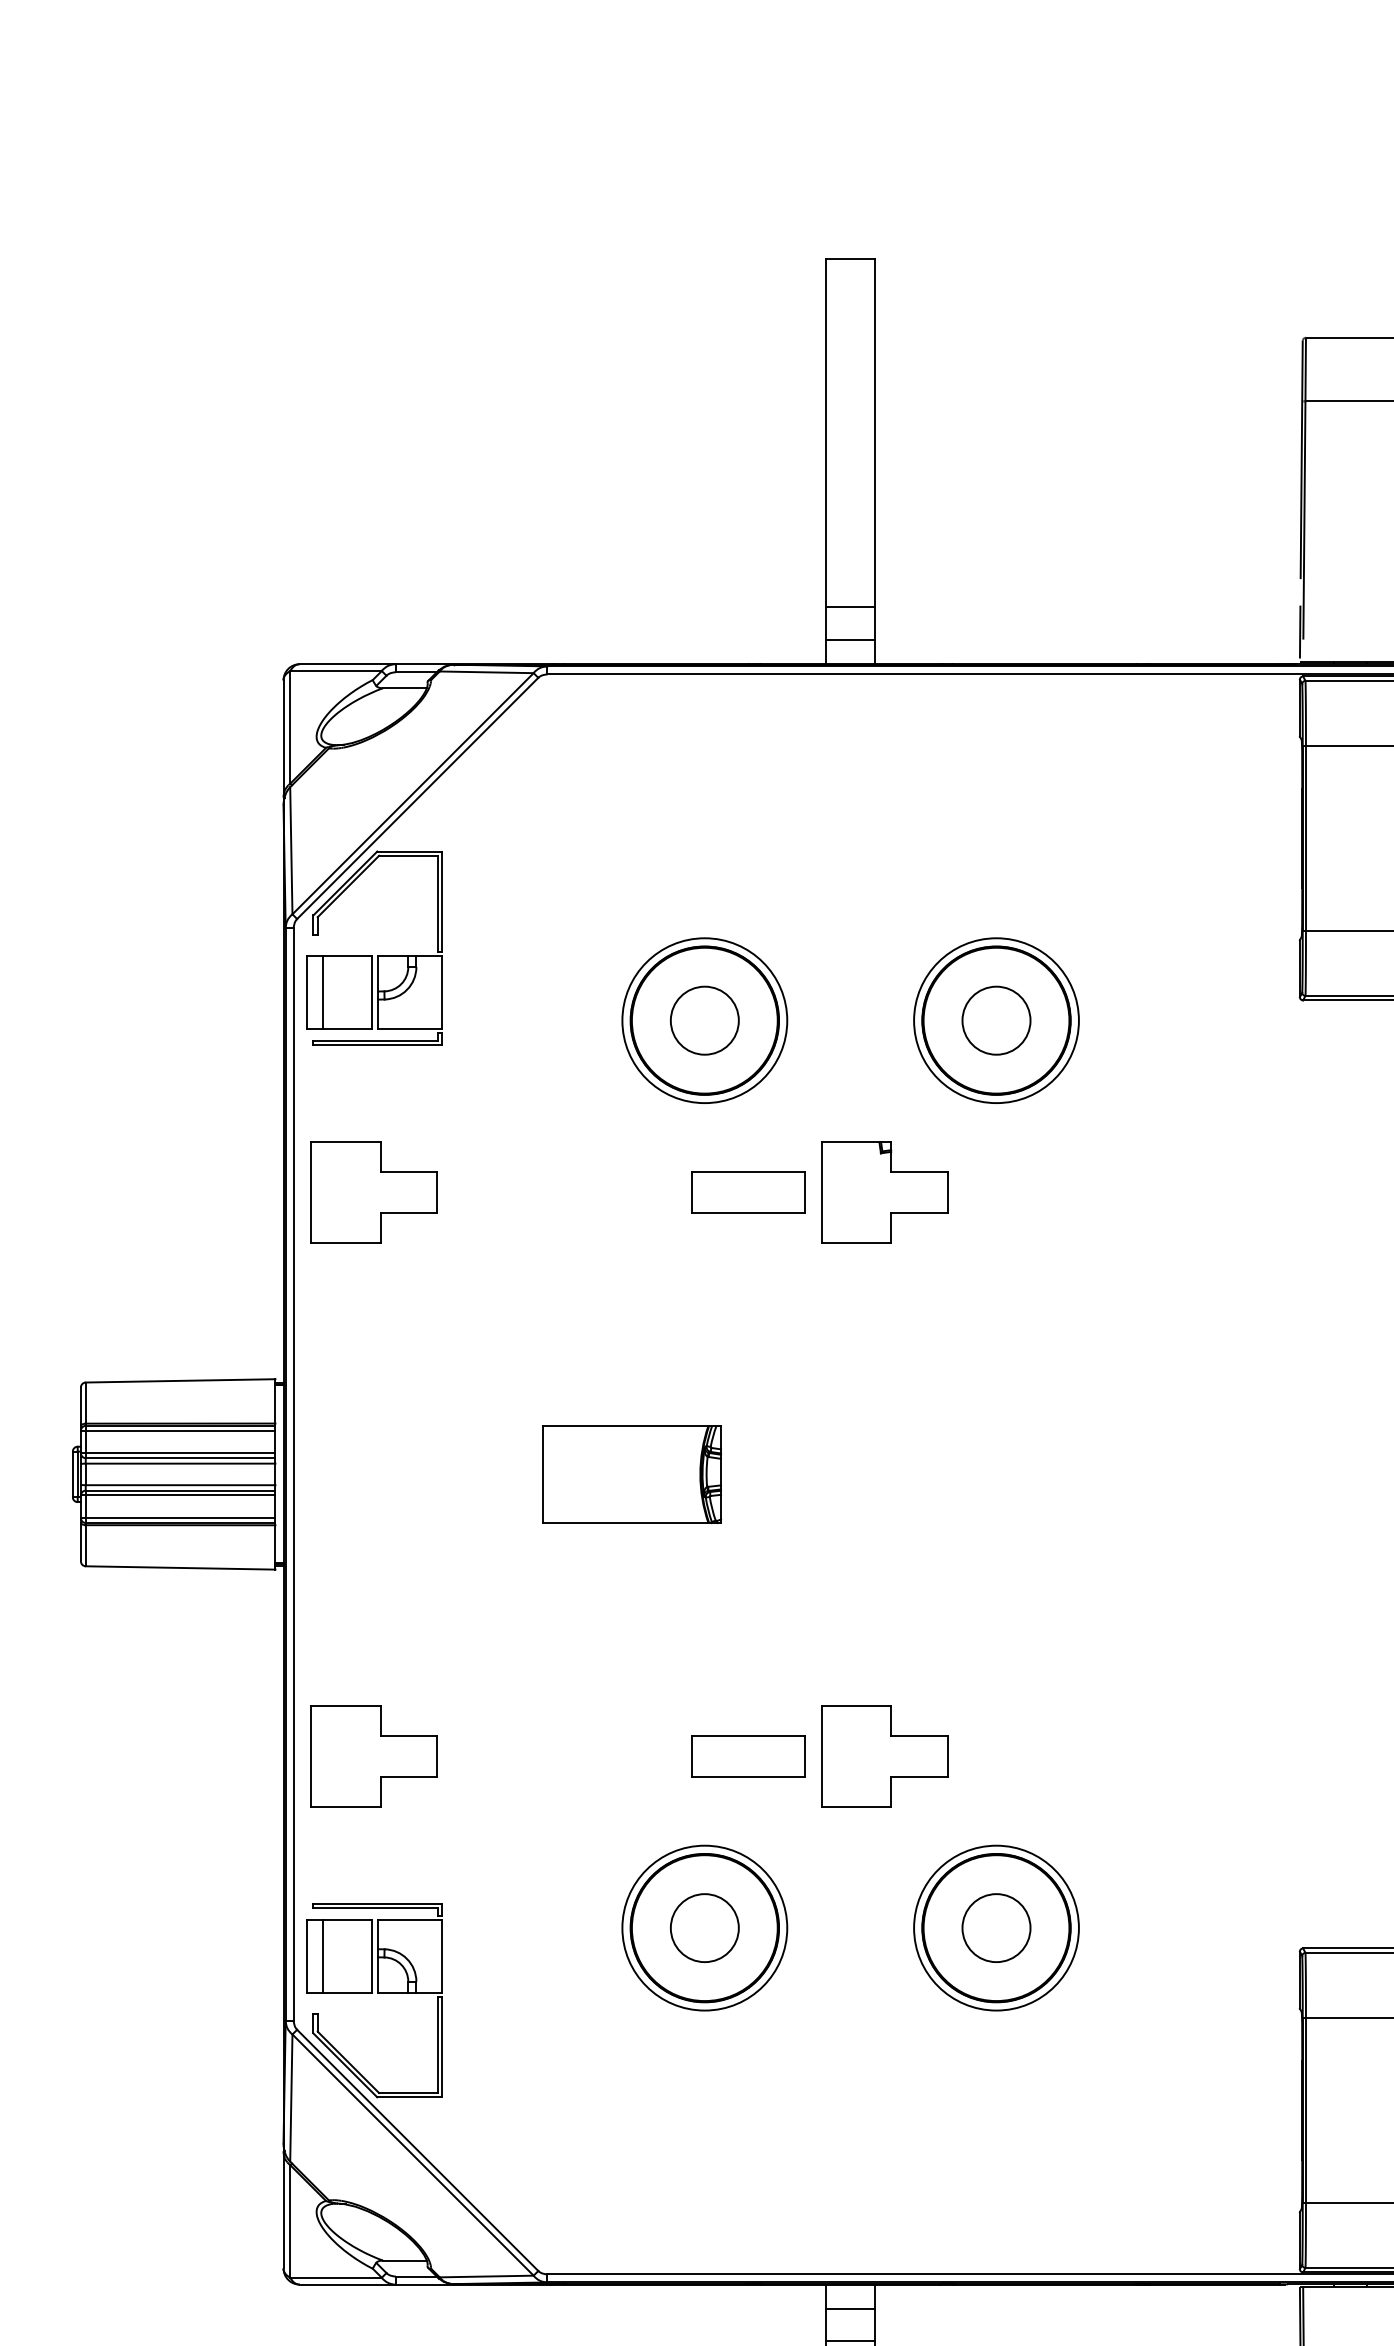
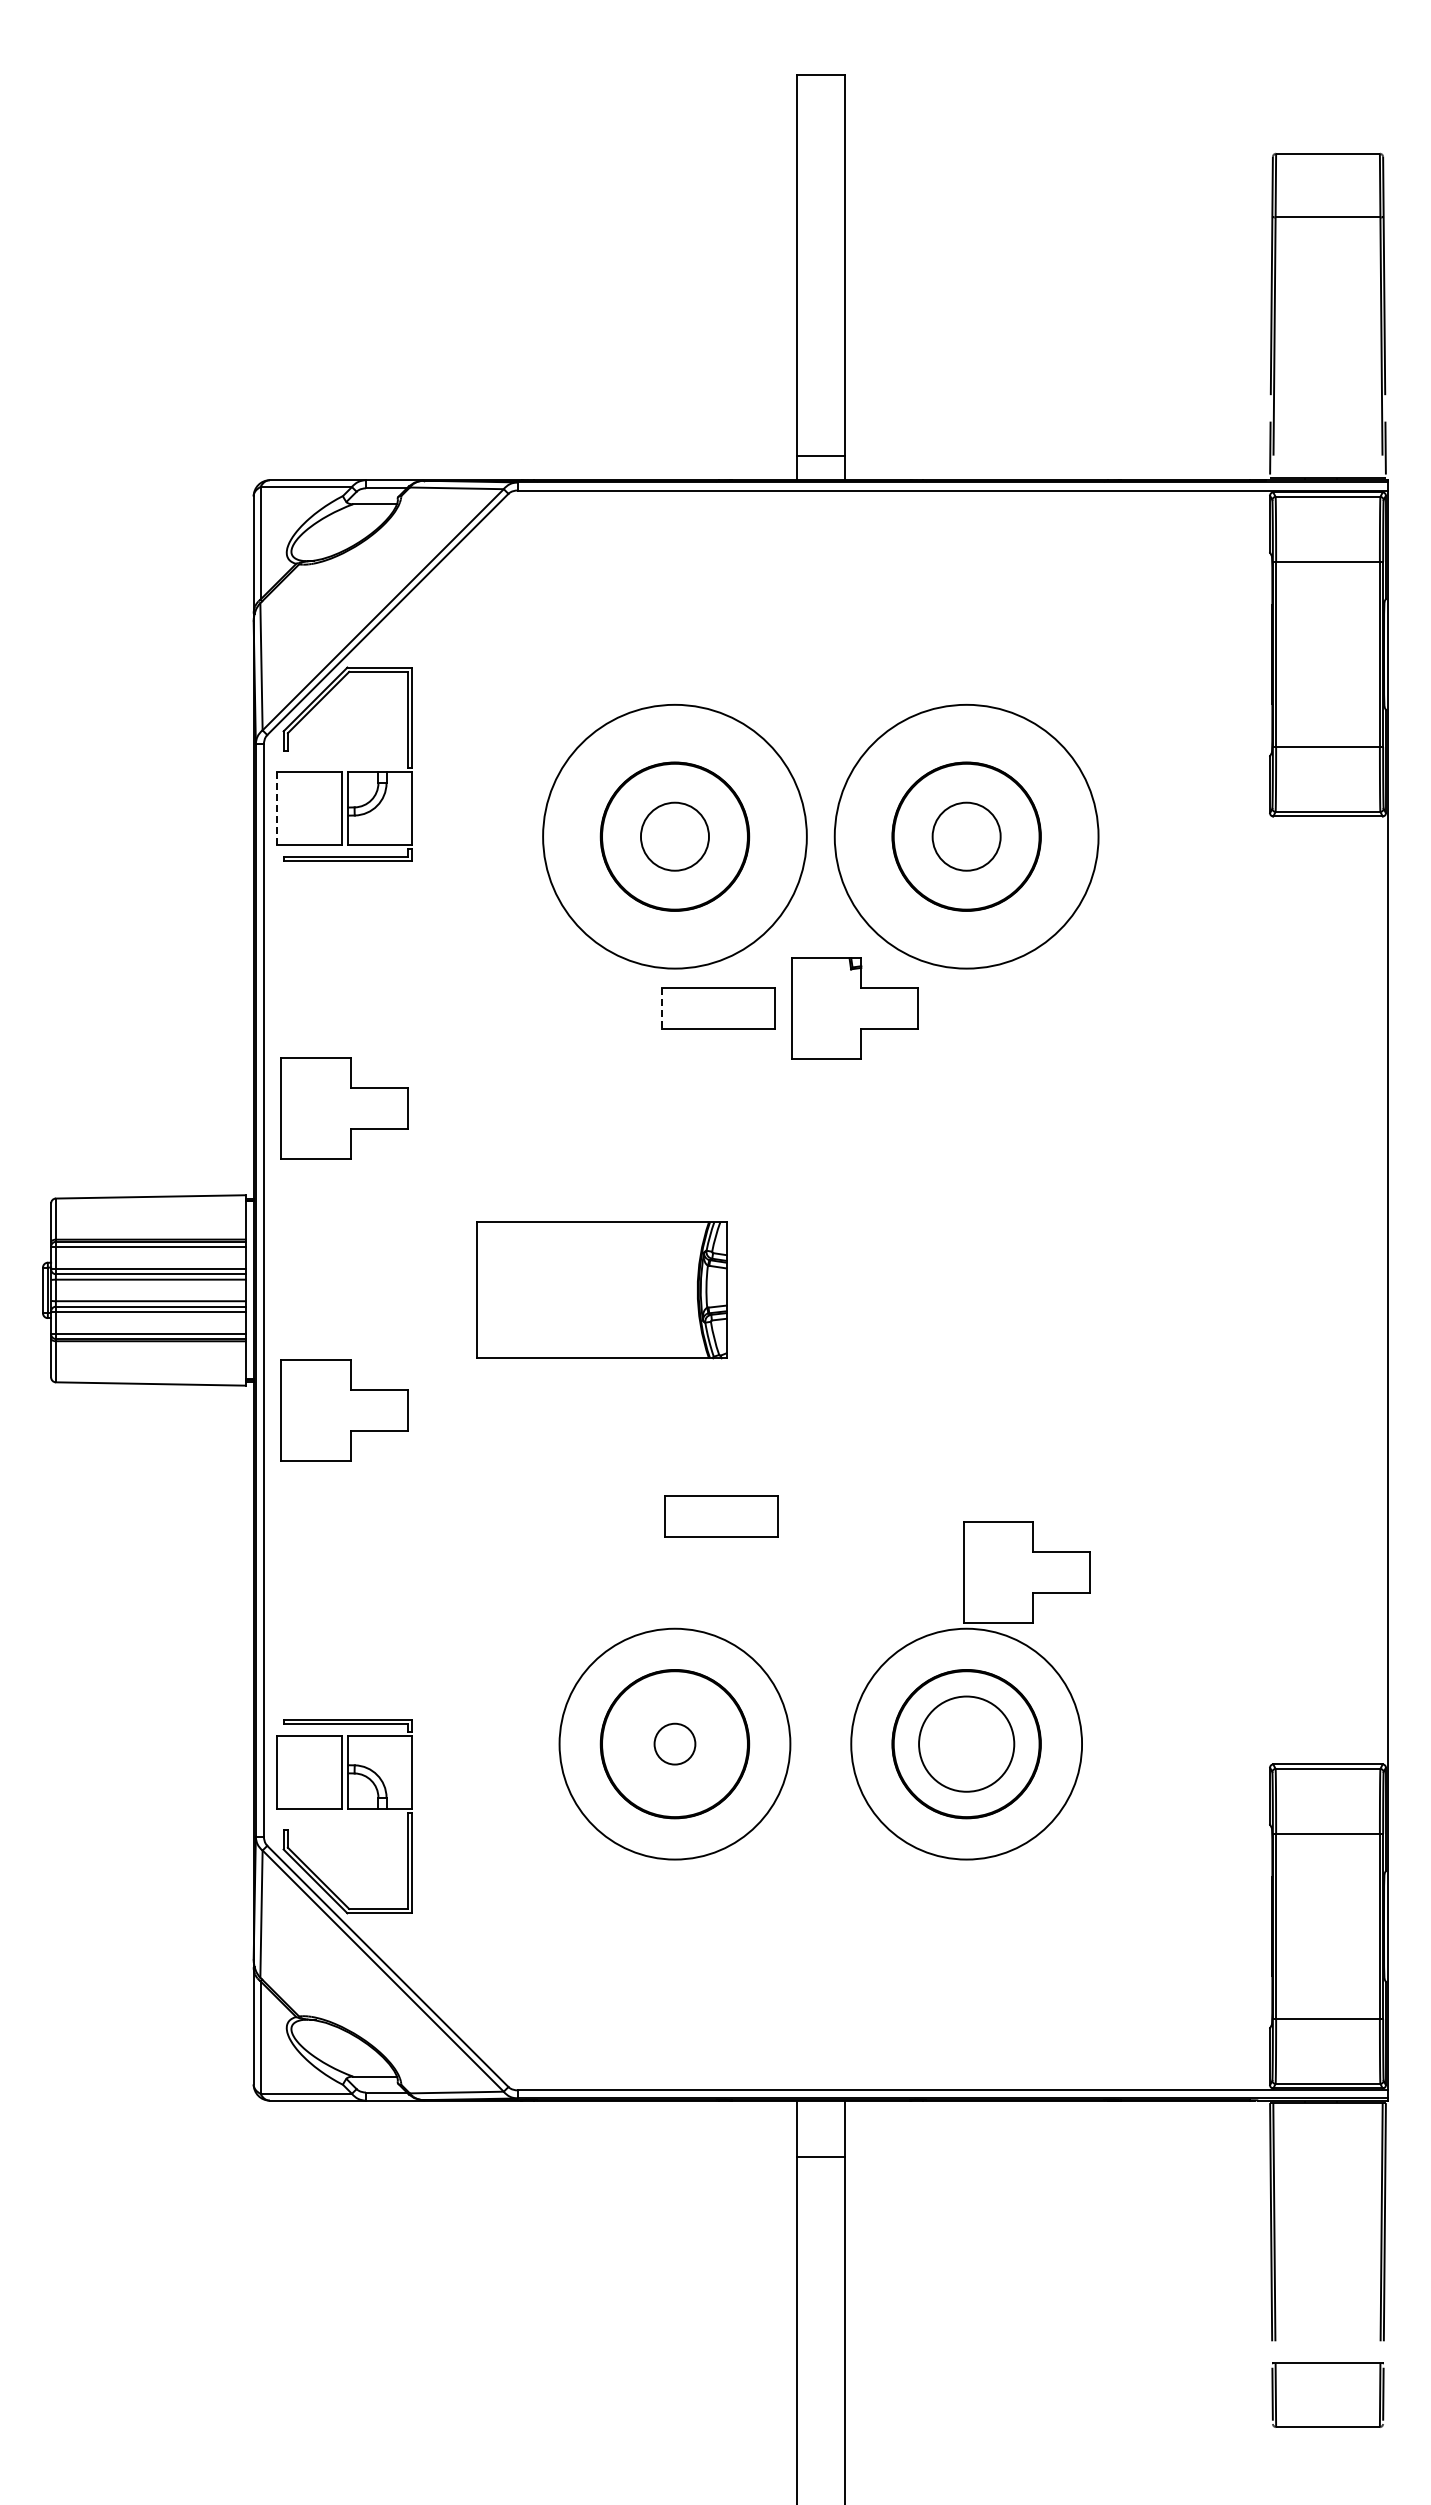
line: (850, 607) -> (820, 423), removed
line: (323, 991) -> (293, 807), removed
line: (307, 992) -> (277, 808), solid -> dashed
circle: (704, 1020) -> (674, 836), size x1.6
circle: (996, 1020) -> (966, 836), size x1.6
part: (374, 1192) -> (344, 1108), moved
line: (692, 1192) -> (662, 1008), solid -> dashed
part: (632, 1474) -> (602, 1290), size x1.4
part: (374, 1756) -> (344, 1410), moved
part: (748, 1756) -> (721, 1516), moved
part: (884, 1756) -> (1026, 1572), moved
circle: (704, 1927) -> (674, 1743), size x1.4
circle: (996, 1927) -> (966, 1743), size x1.4
circle: (704, 1928) -> (674, 1744), size x0.6
circle: (996, 1928) -> (966, 1744), size x1.4
line: (323, 1956) -> (293, 1772), removed
line: (850, 2308) -> (820, 2124), removed

